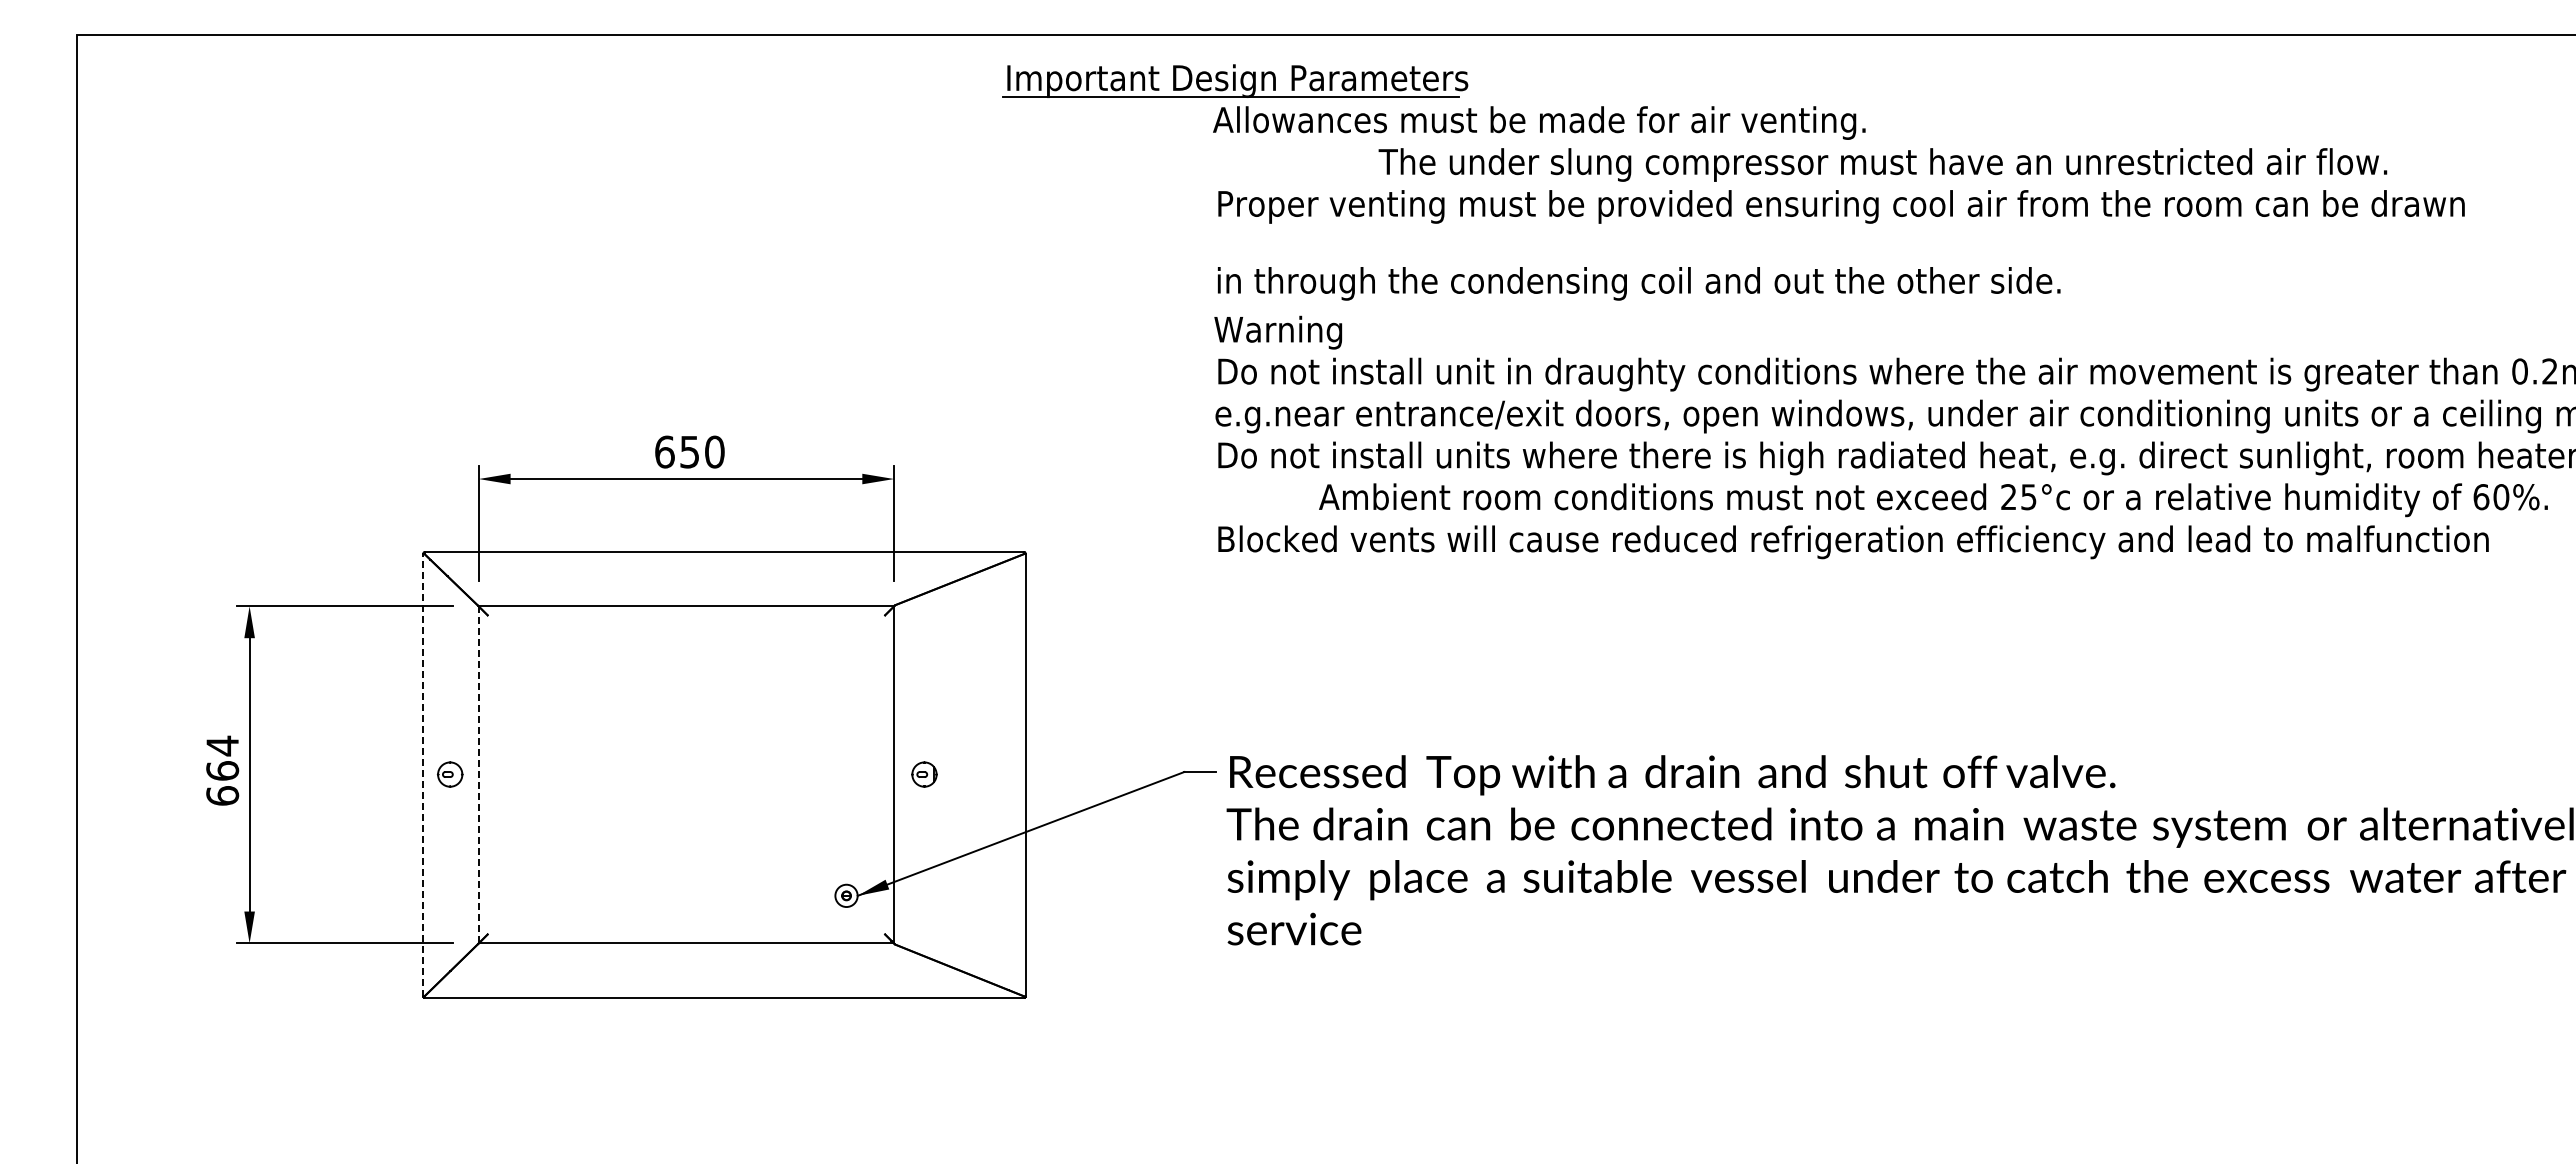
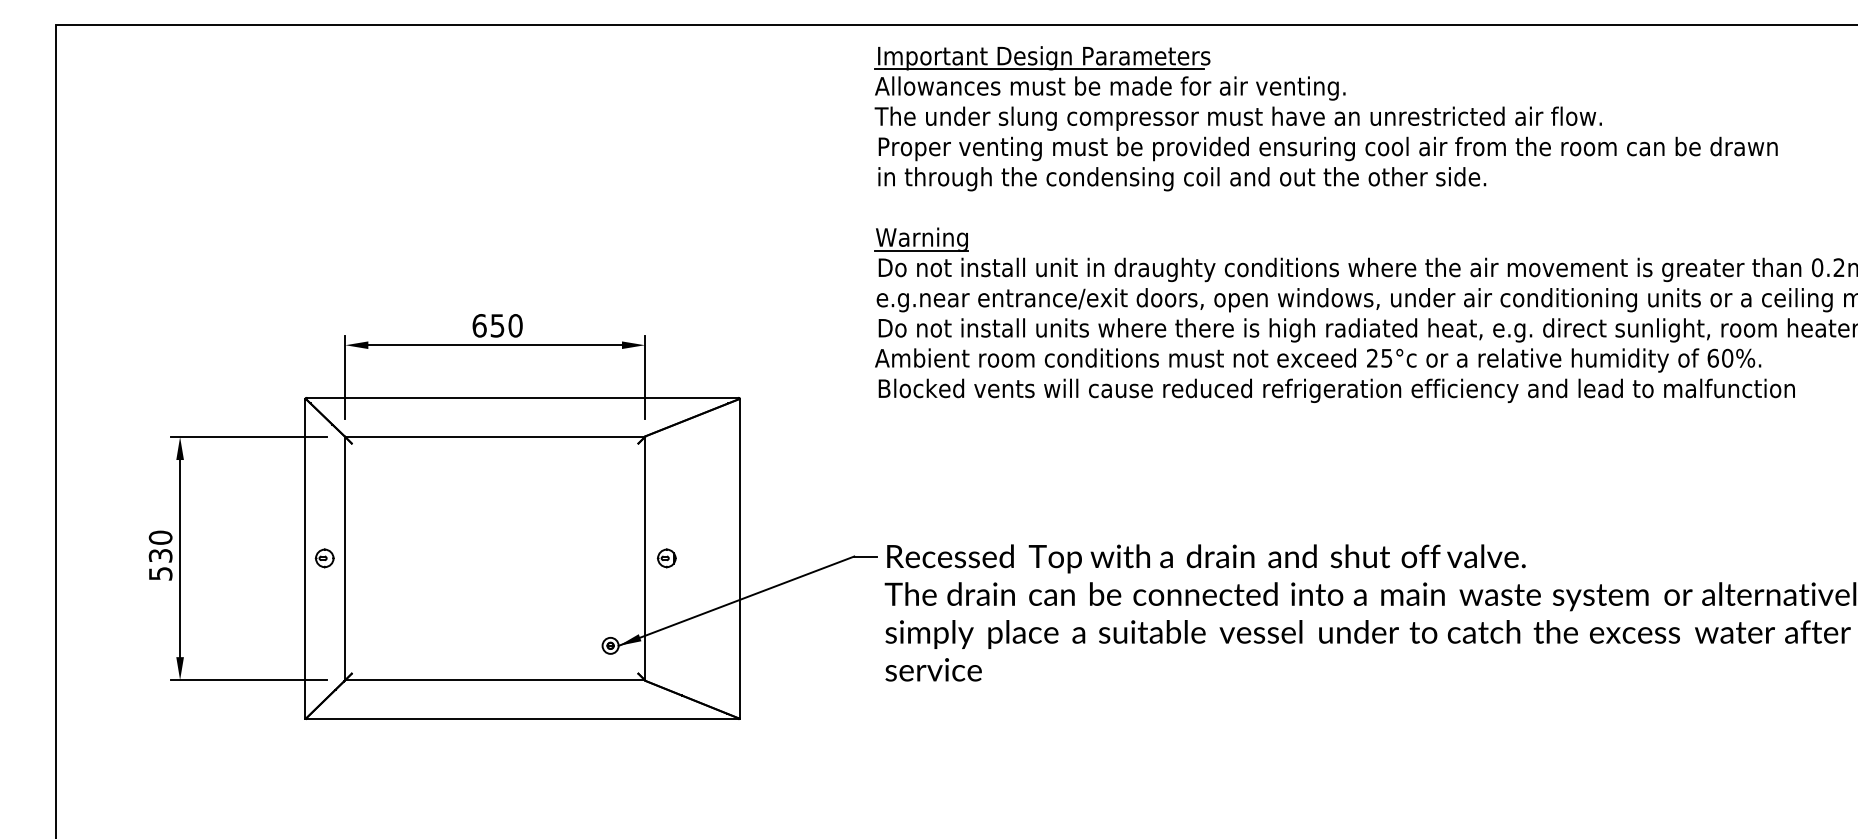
part: (1235, 80) -> (1042, 57), moved
text: (1882, 164) -> (1238, 118), moved
text: (1638, 283) -> (1181, 178), moved
line: (1276, 348) -> (920, 251), added
text: (1933, 500) -> (1318, 360), moved
text: (222, 770) -> (160, 555), 664 -> 530
line: (478, 774) -> (345, 558), dashed -> solid
line: (423, 775) -> (305, 559), dashed -> solid

